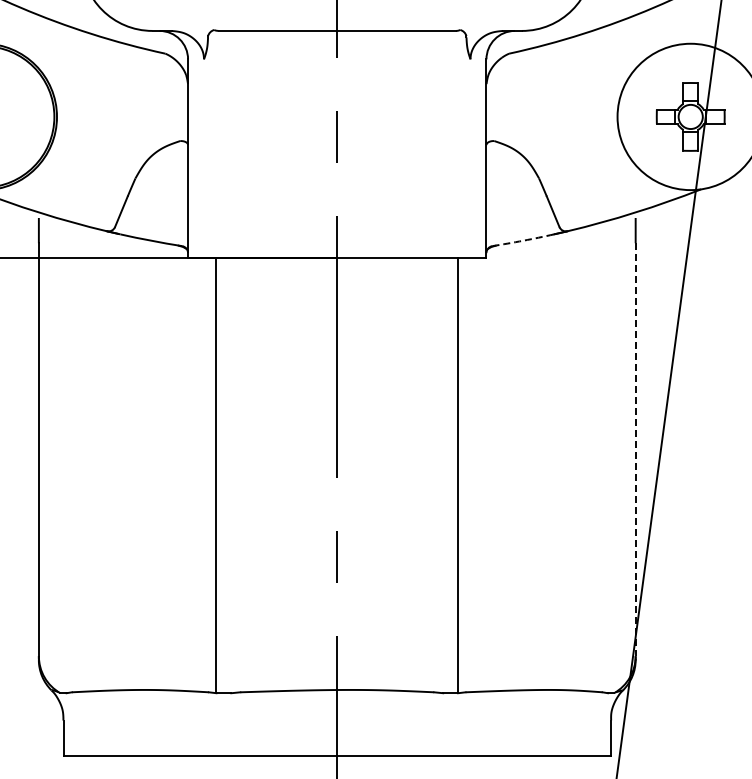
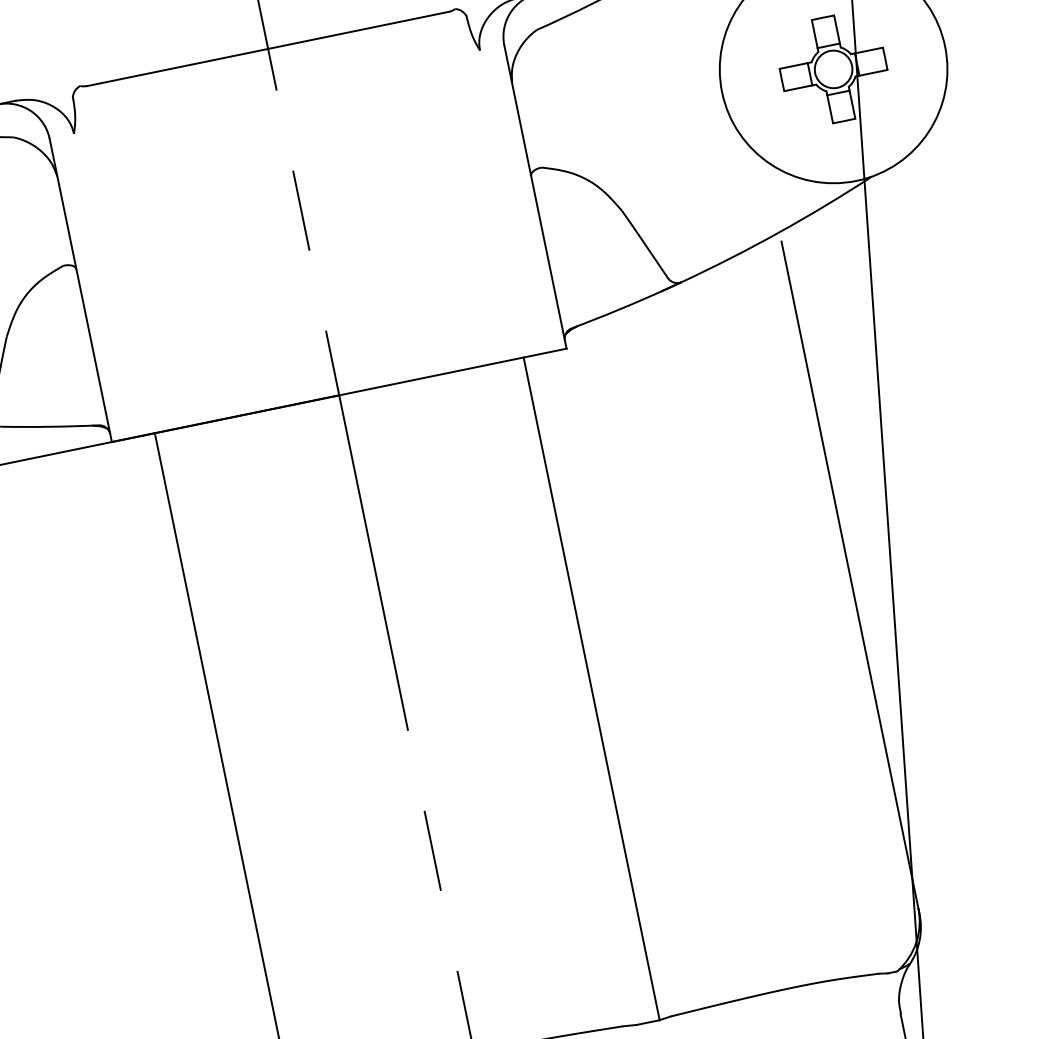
arc: (523, 240) -> (617, 309), dashed -> solid
line: (635, 450) -> (853, 594), dashed -> solid

